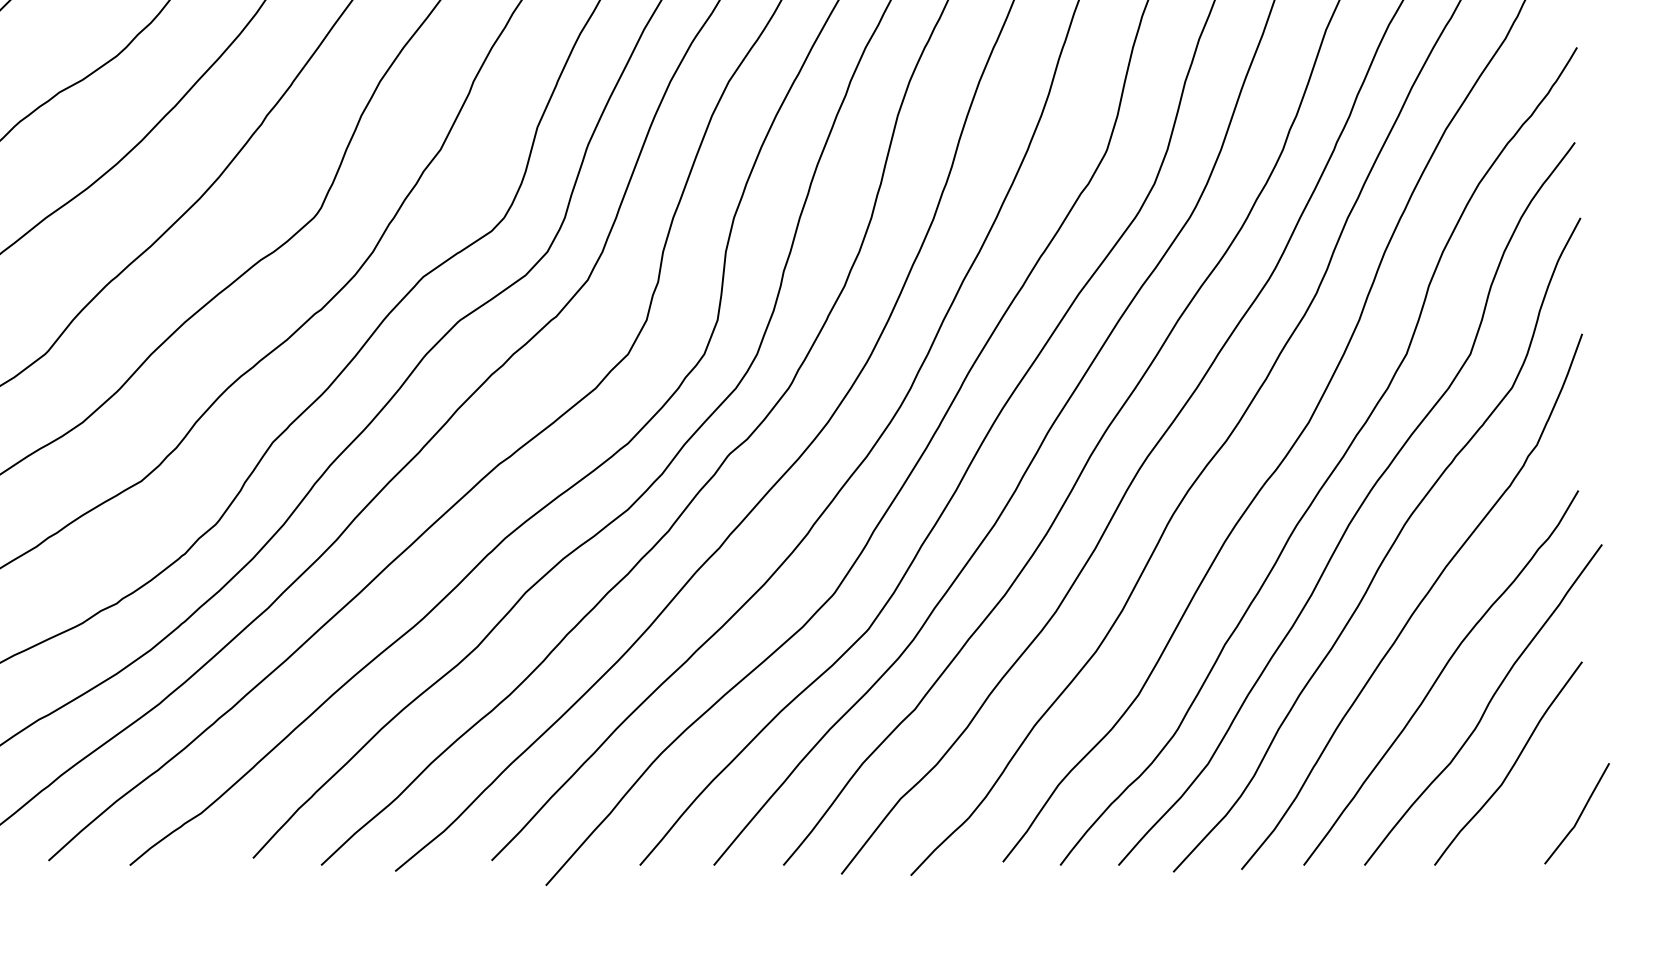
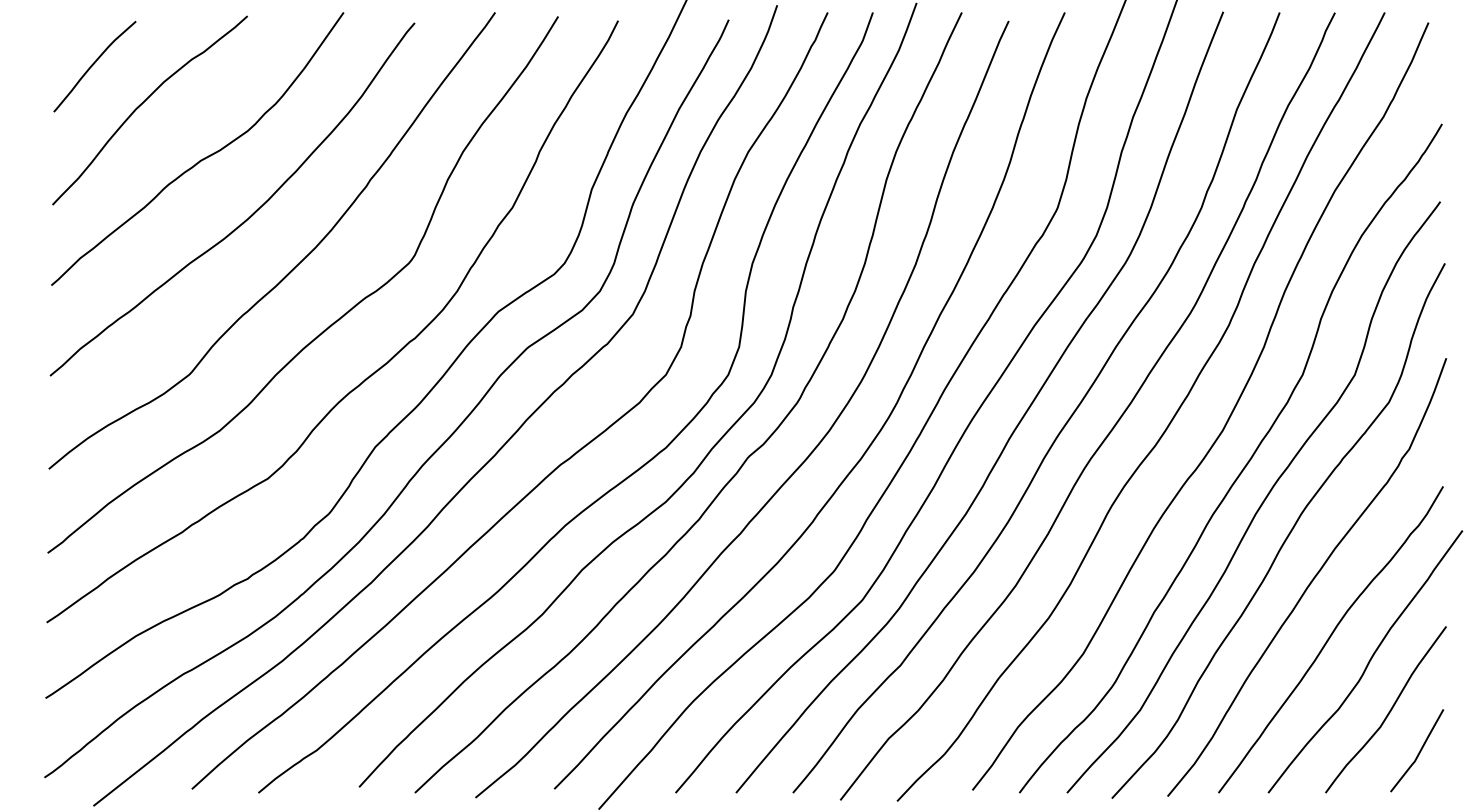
line: (1579, 813) -> (1419, 750), moved

